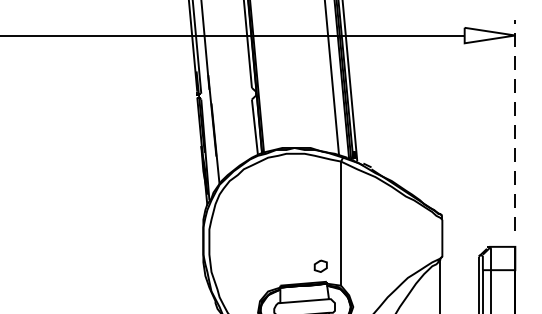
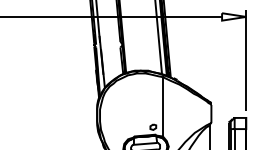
line: (515, 126) -> (246, 60), dashed -> solid

